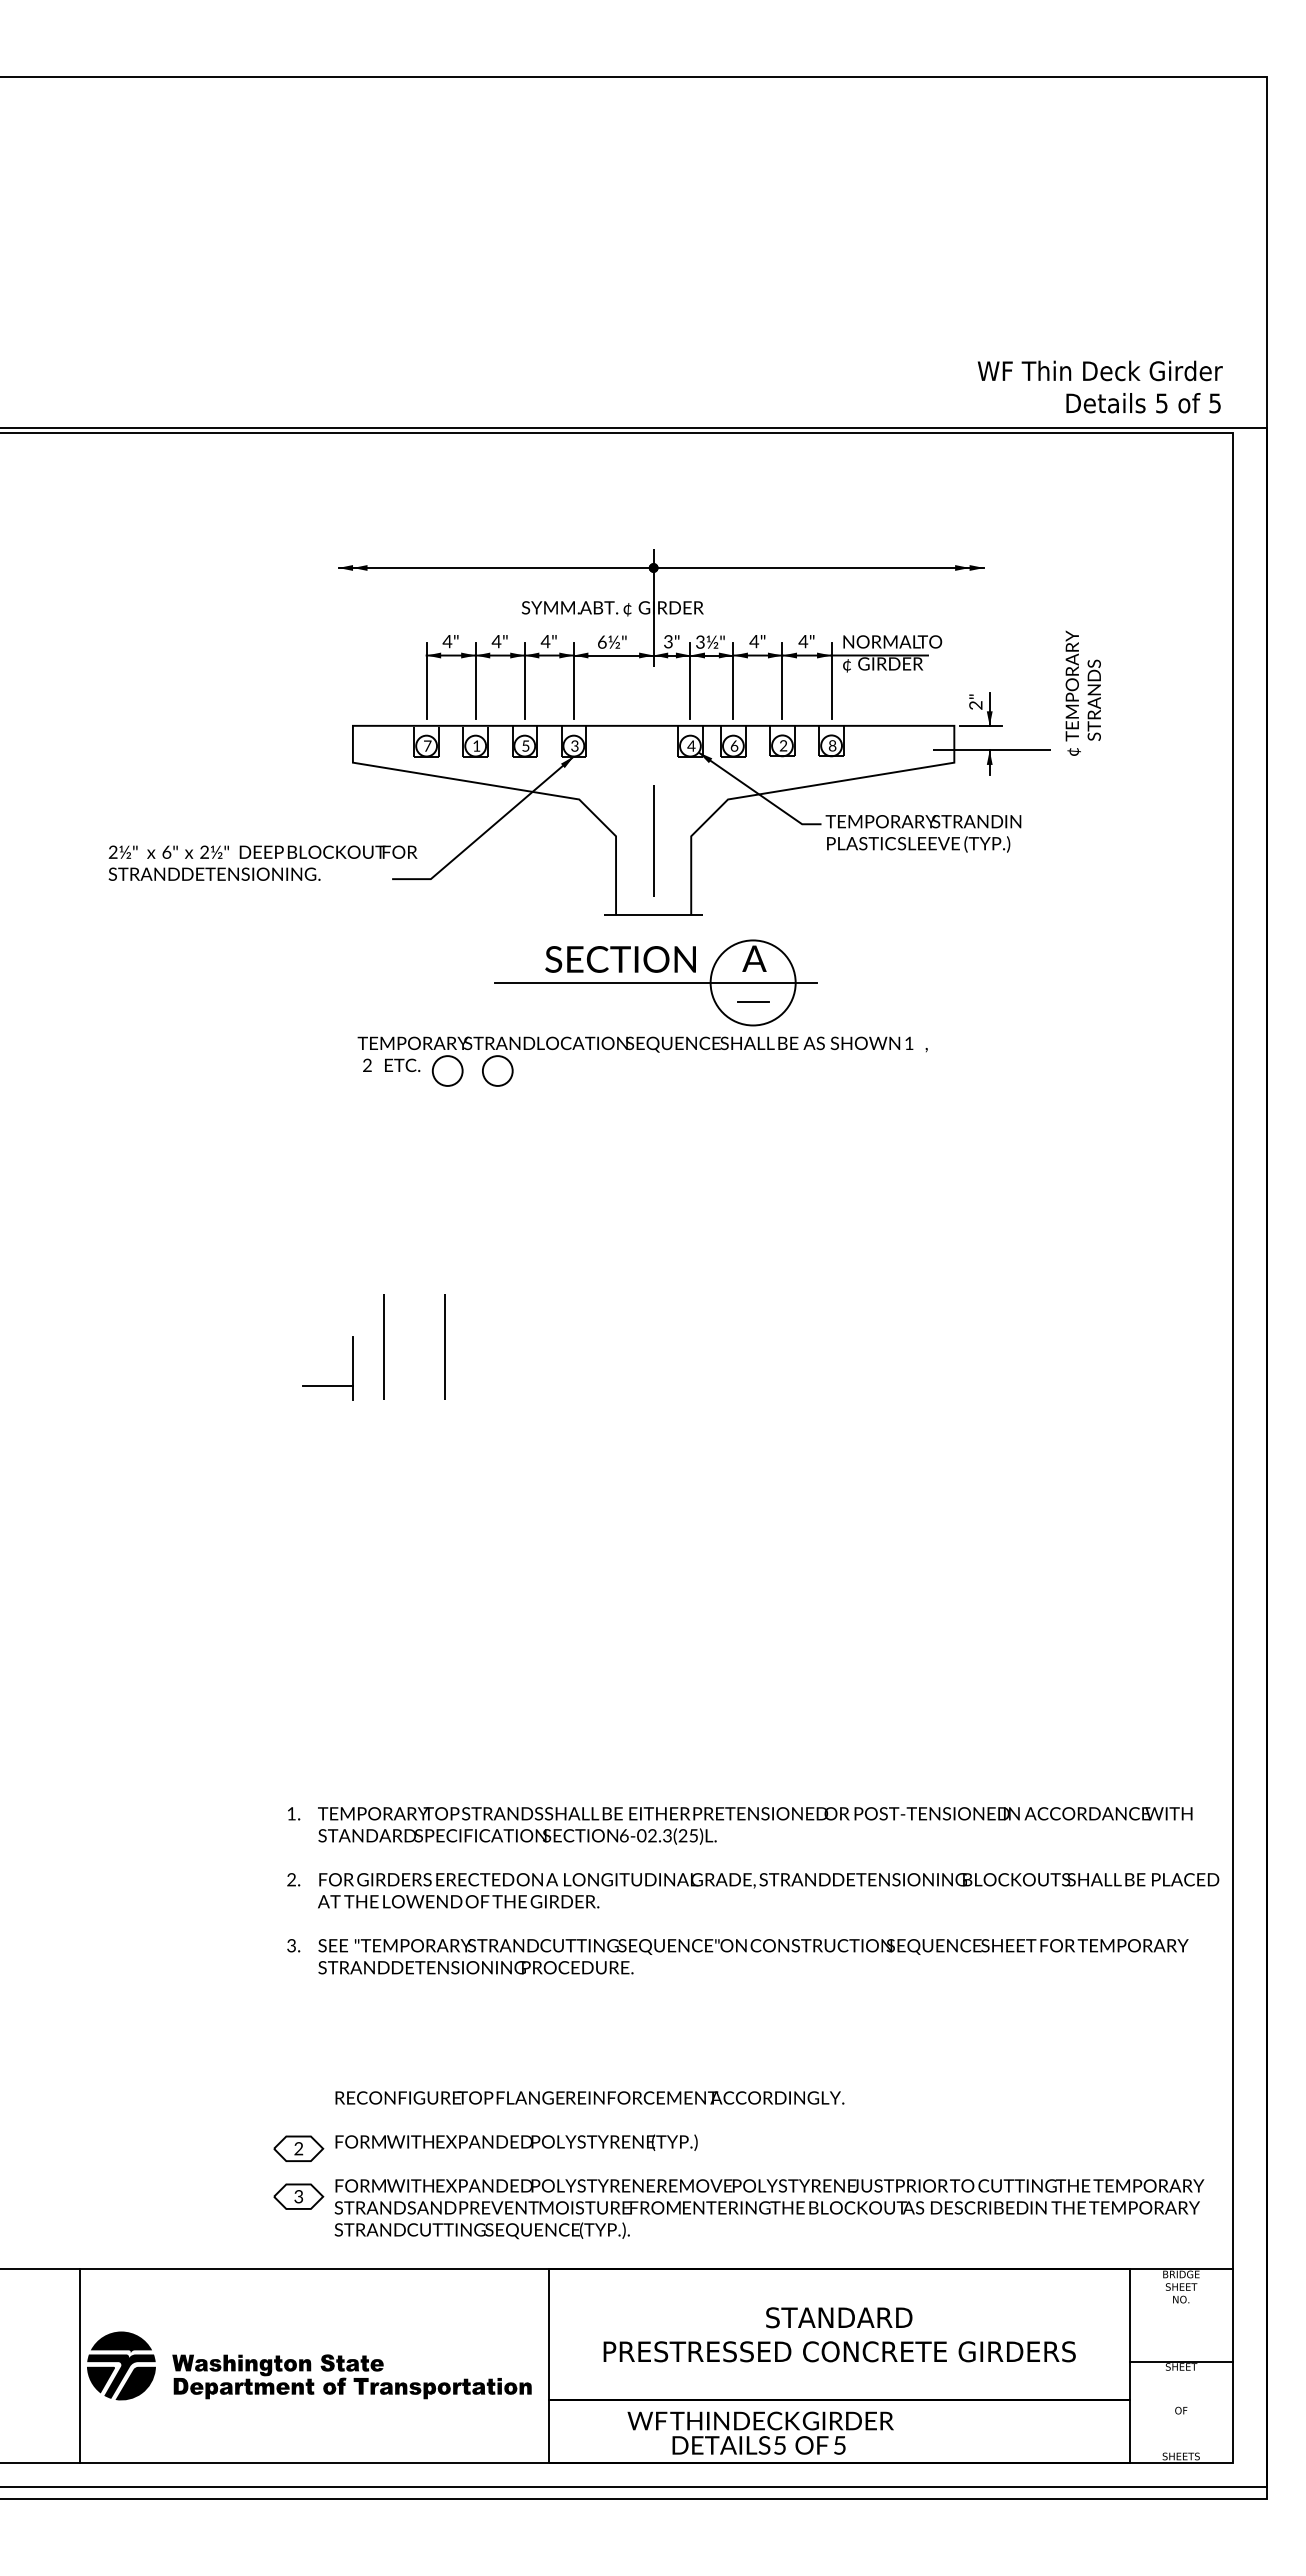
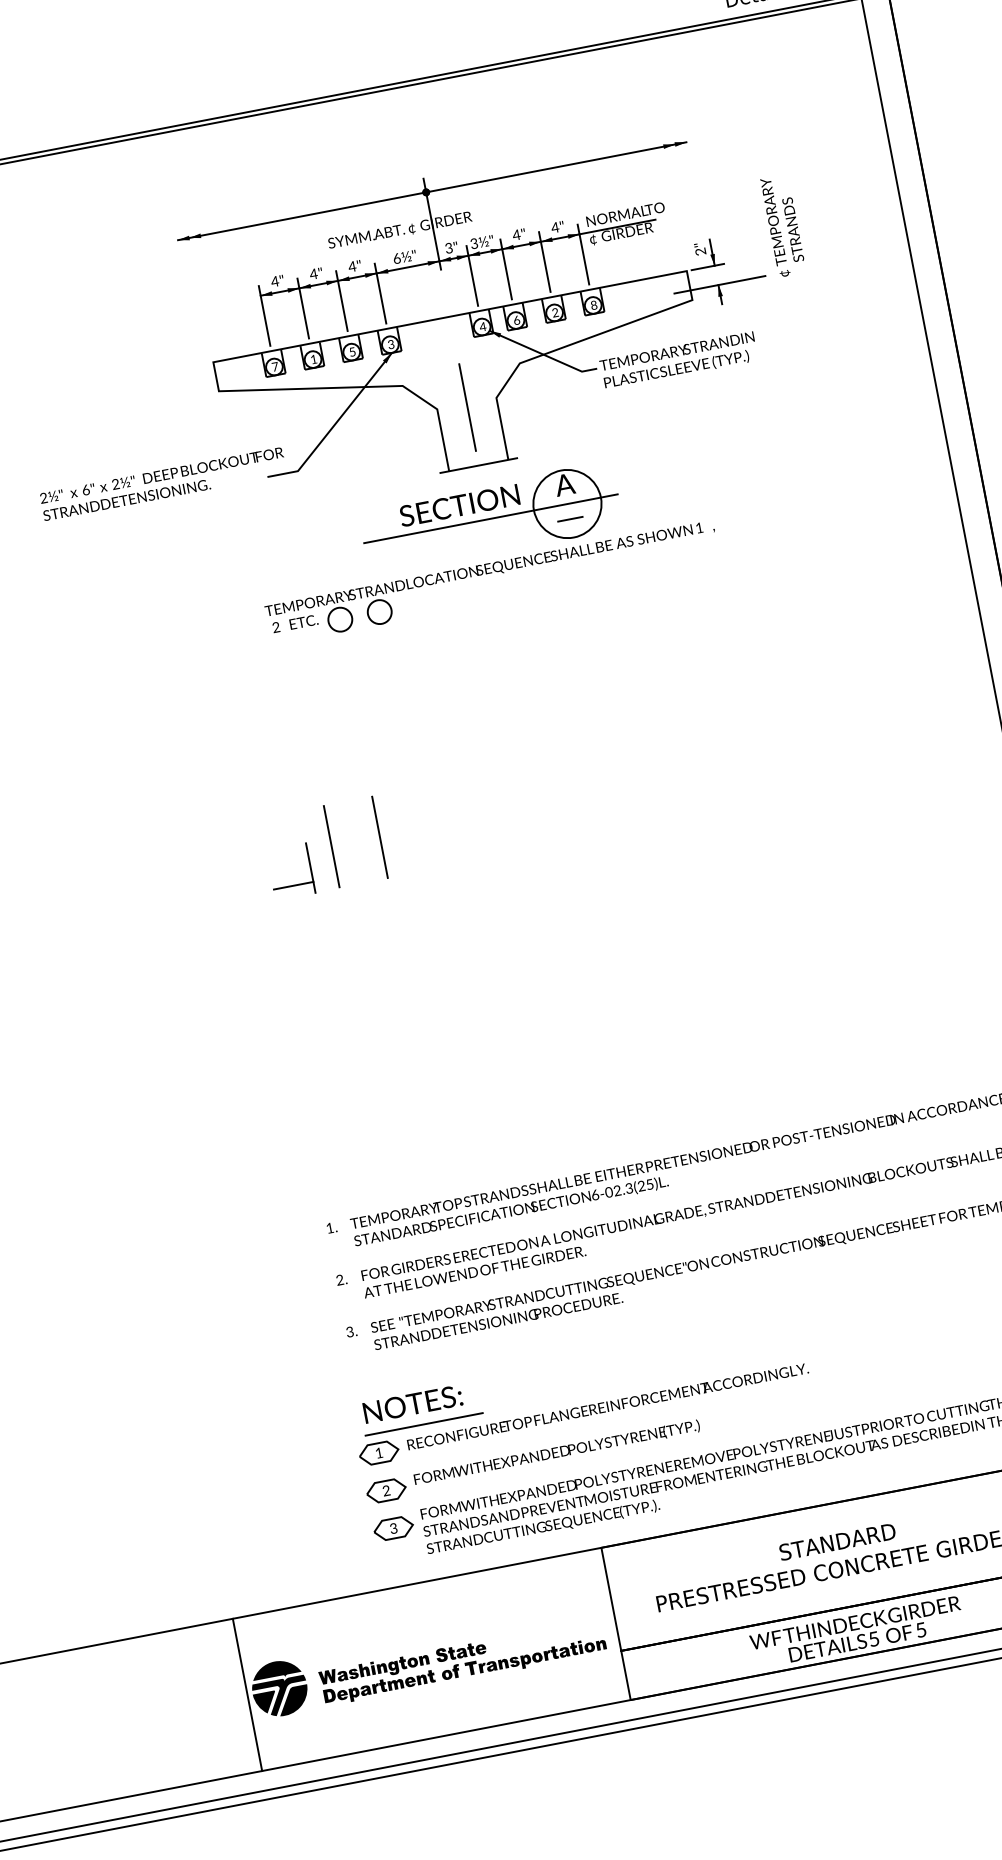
part: (360, 2055) -> (420, 1408), added
part: (298, 2100) -> (378, 1452), added
text: (760, 2432) -> (856, 1631), moved

